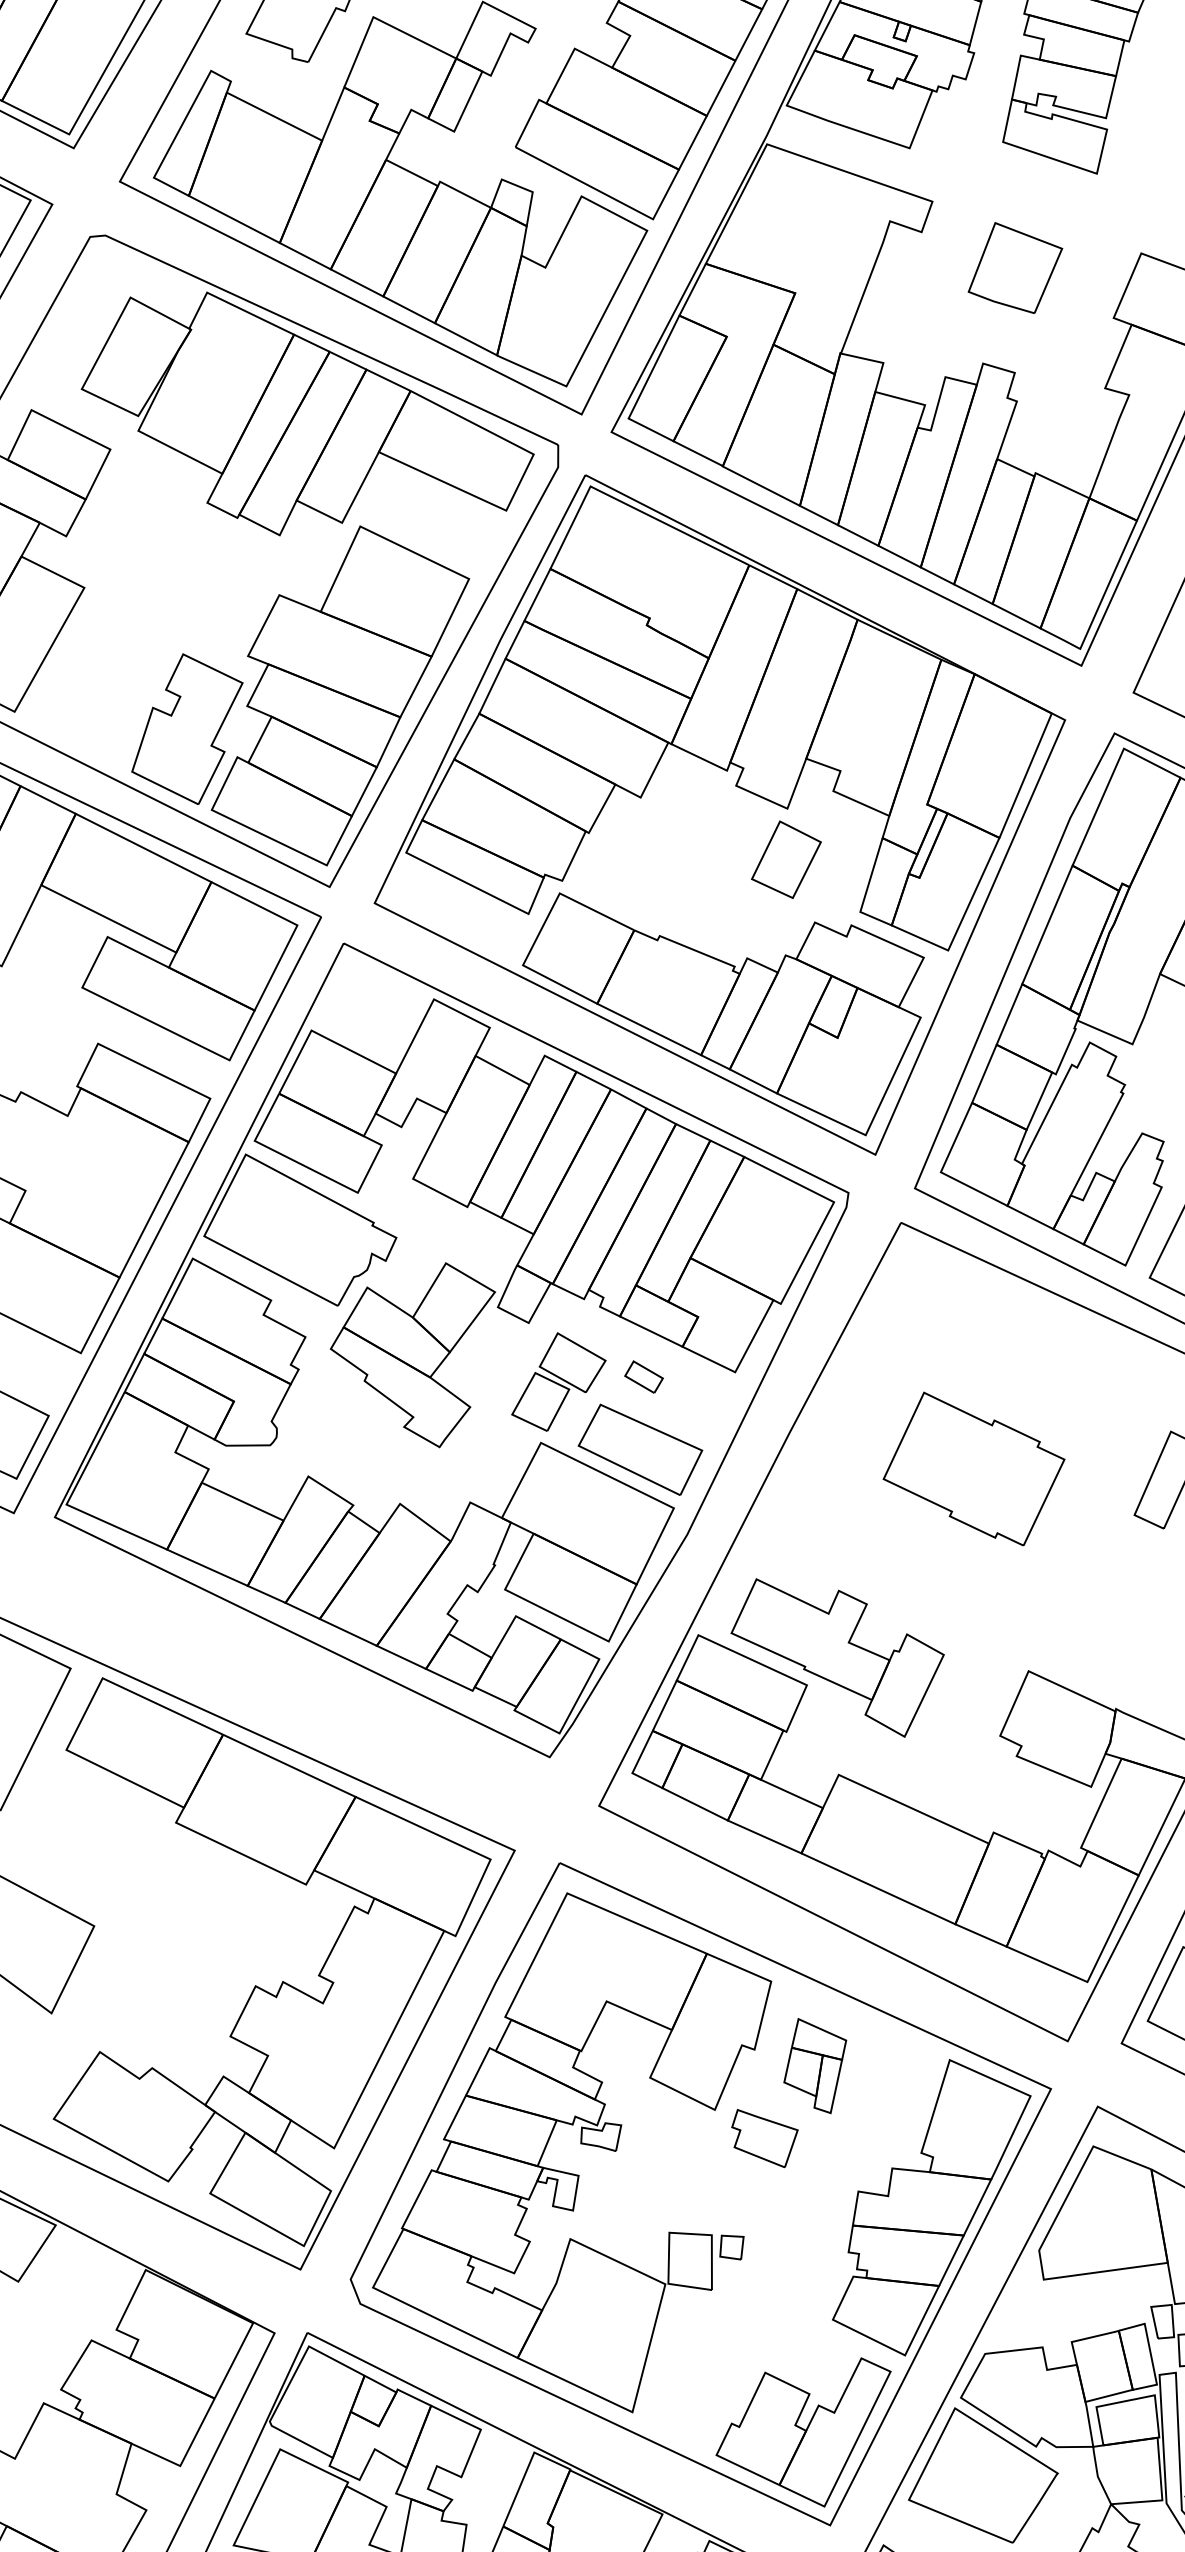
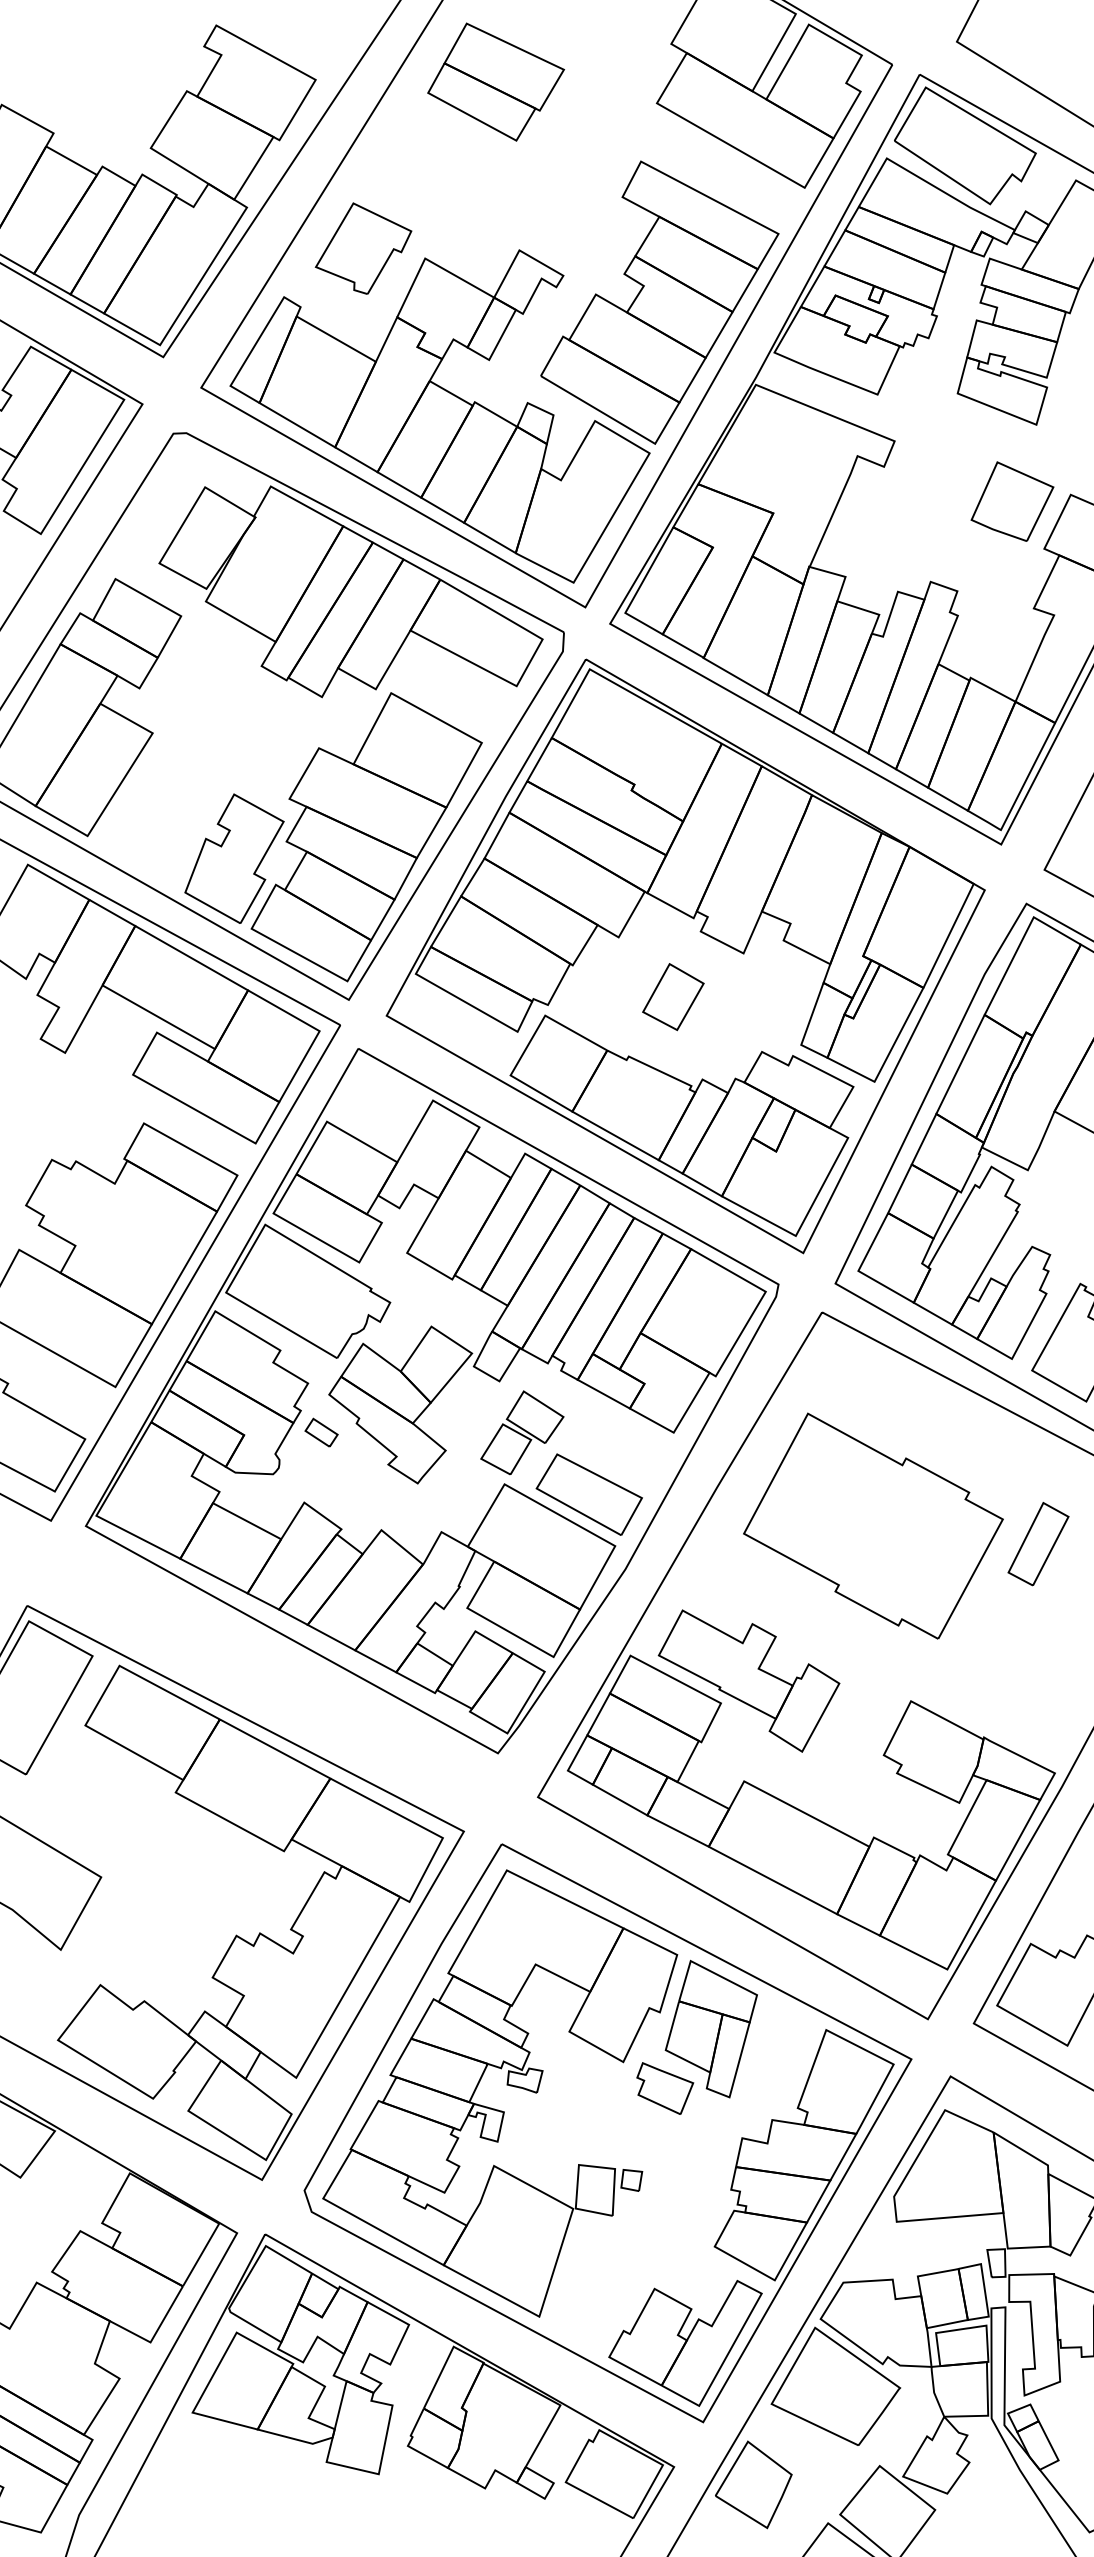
part: (1015, 267) -> (1012, 501), moved
part: (786, 860) -> (673, 997), moved
part: (643, 1376) -> (321, 1432), moved
part: (974, 1468) -> (873, 1525), size x1.67
part: (814, 2065) -> (710, 2028), size x1.67

